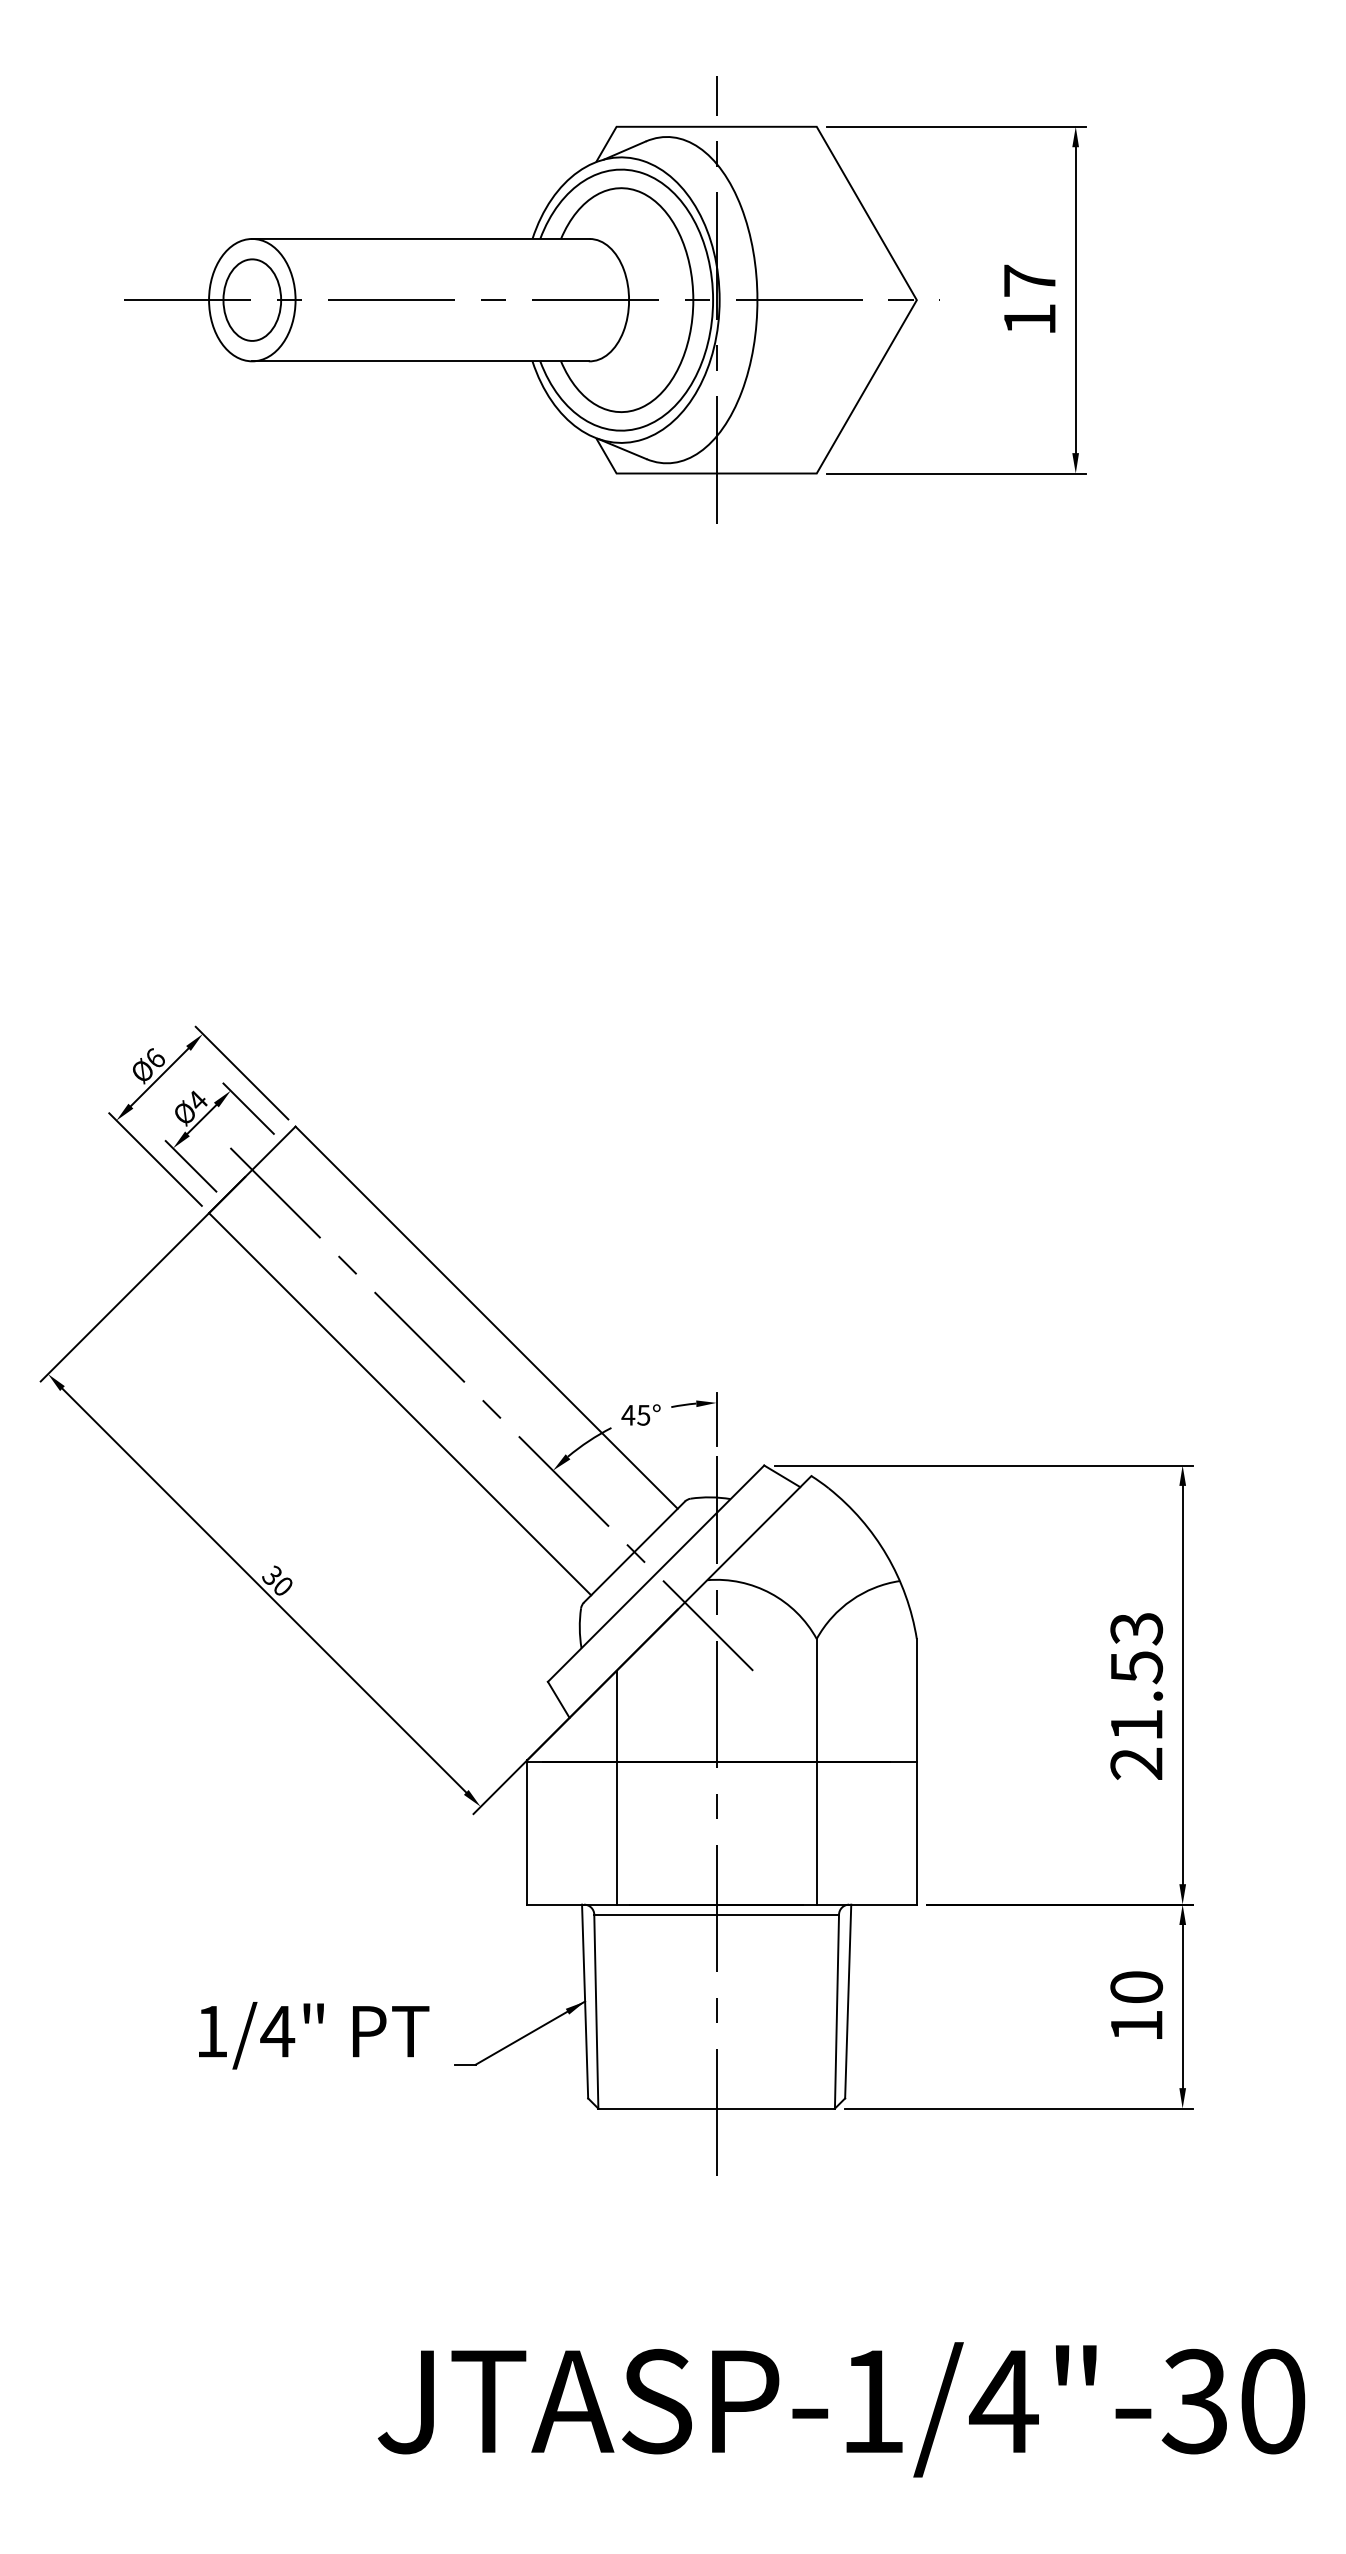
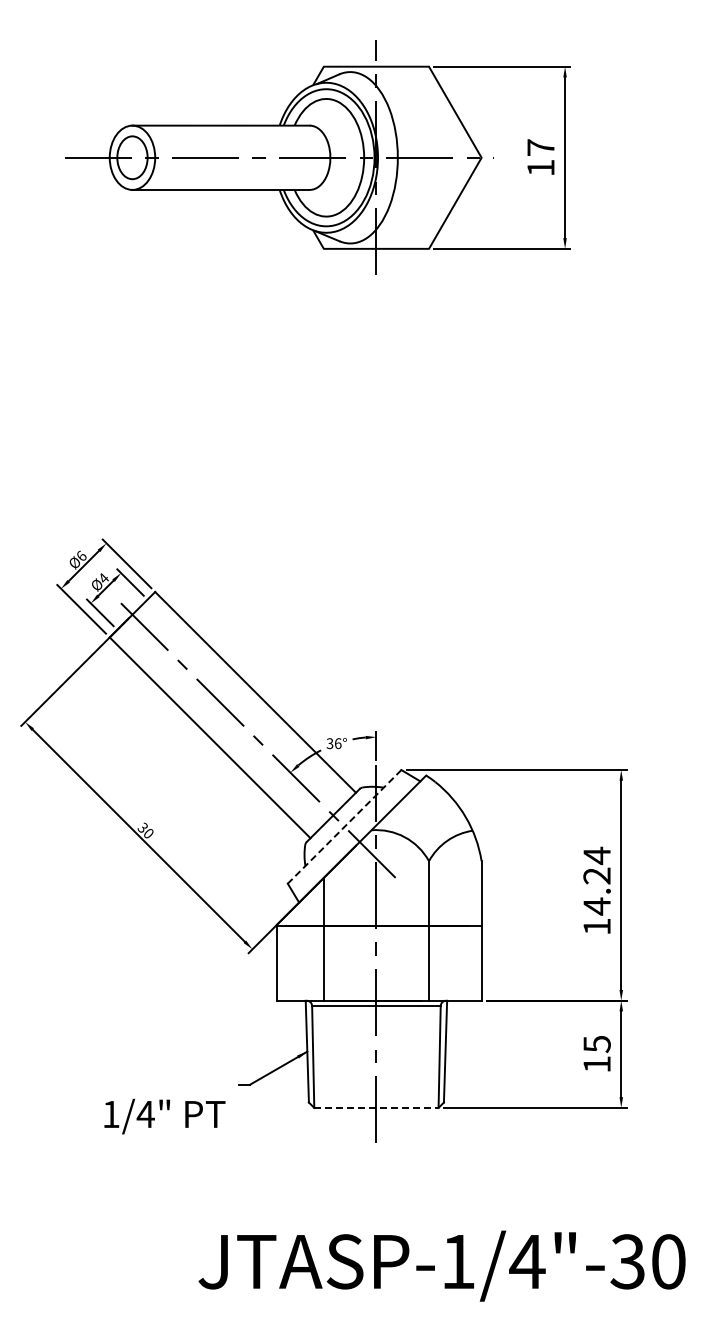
text: (634, 1414) -> (333, 743), 45° -> 36°
line: (655, 1574) -> (344, 827), solid -> dashed
text: (1135, 1694) -> (596, 890), 21.53 -> 14.24
text: (1135, 1987) -> (596, 1044), 10 -> 15
text: (313, 2035) -> (164, 1116), moved
line: (716, 2107) -> (376, 1107), solid -> dashed

